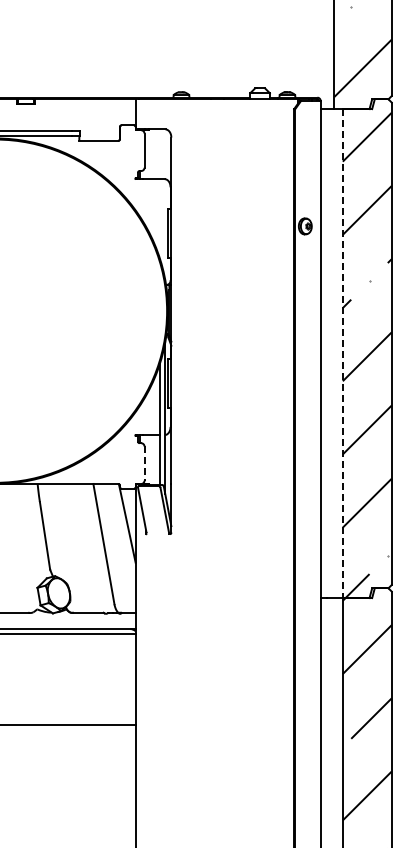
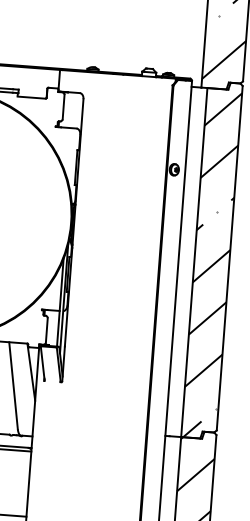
line: (342, 354) -> (194, 263), dashed -> solid
line: (144, 464) -> (46, 331), dashed -> solid

